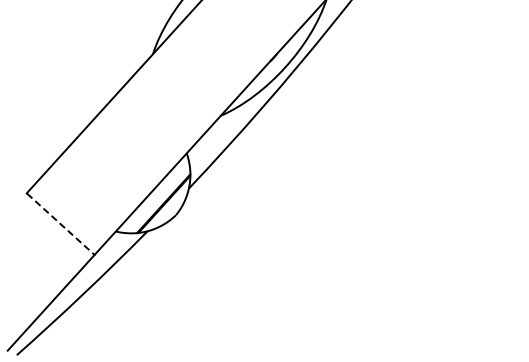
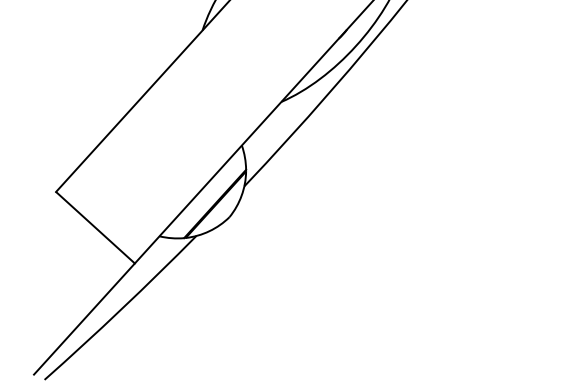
line: (61, 224) -> (96, 228), dashed -> solid

